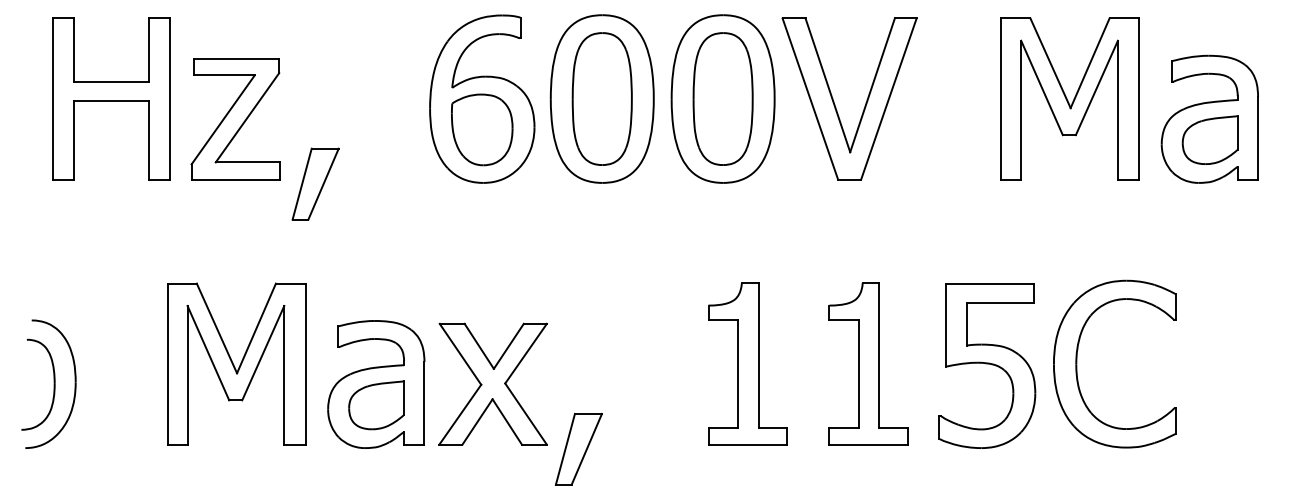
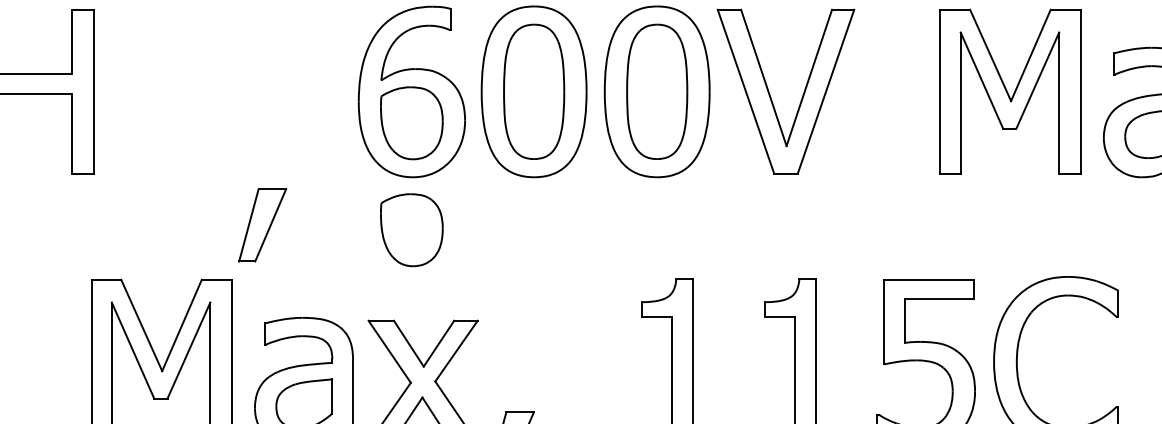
part: (235, 119) -> (160, 112), removed
part: (315, 183) -> (262, 224), moved
part: (482, 234) -> (412, 229), added

